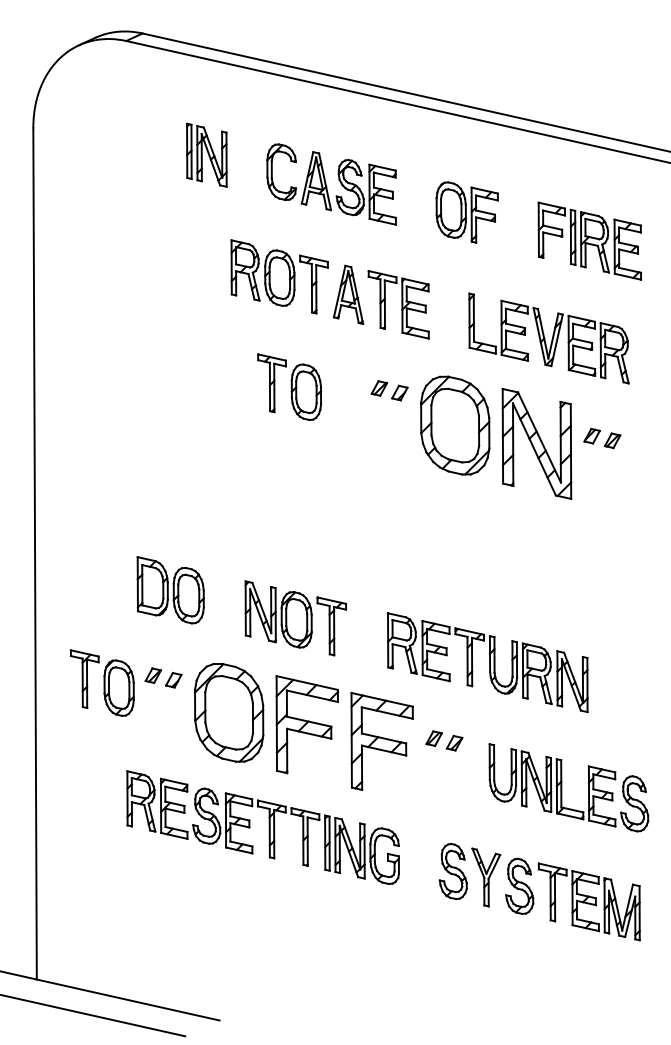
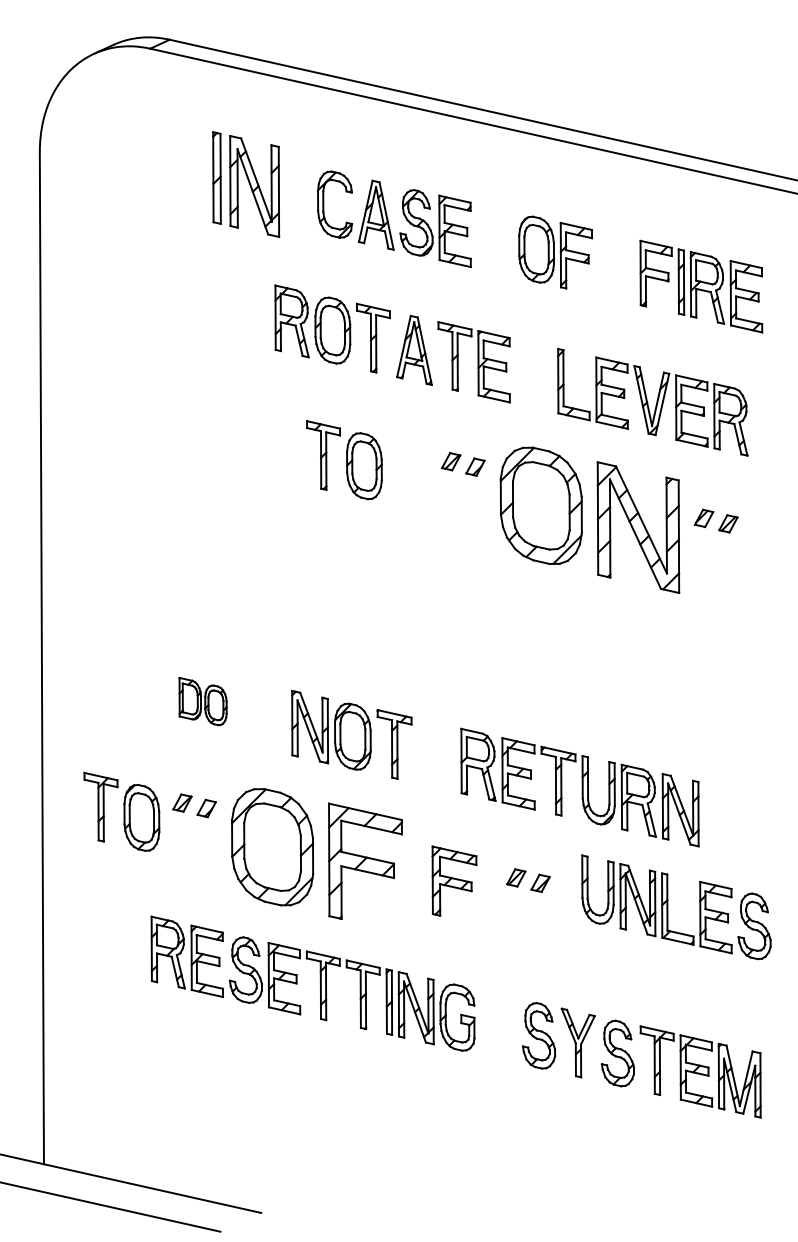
part: (206, 155) -> (245, 184), size x1.4
part: (170, 590) -> (202, 701), size x0.6
part: (382, 740) -> (454, 880), size x0.6
part: (562, 787) -> (668, 907), moved

